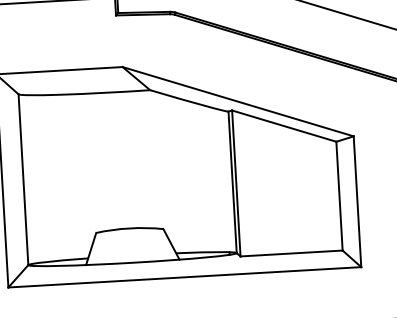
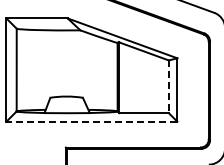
line: (338, 197) -> (168, 87), solid -> dashed
line: (183, 276) -> (91, 121), solid -> dashed

